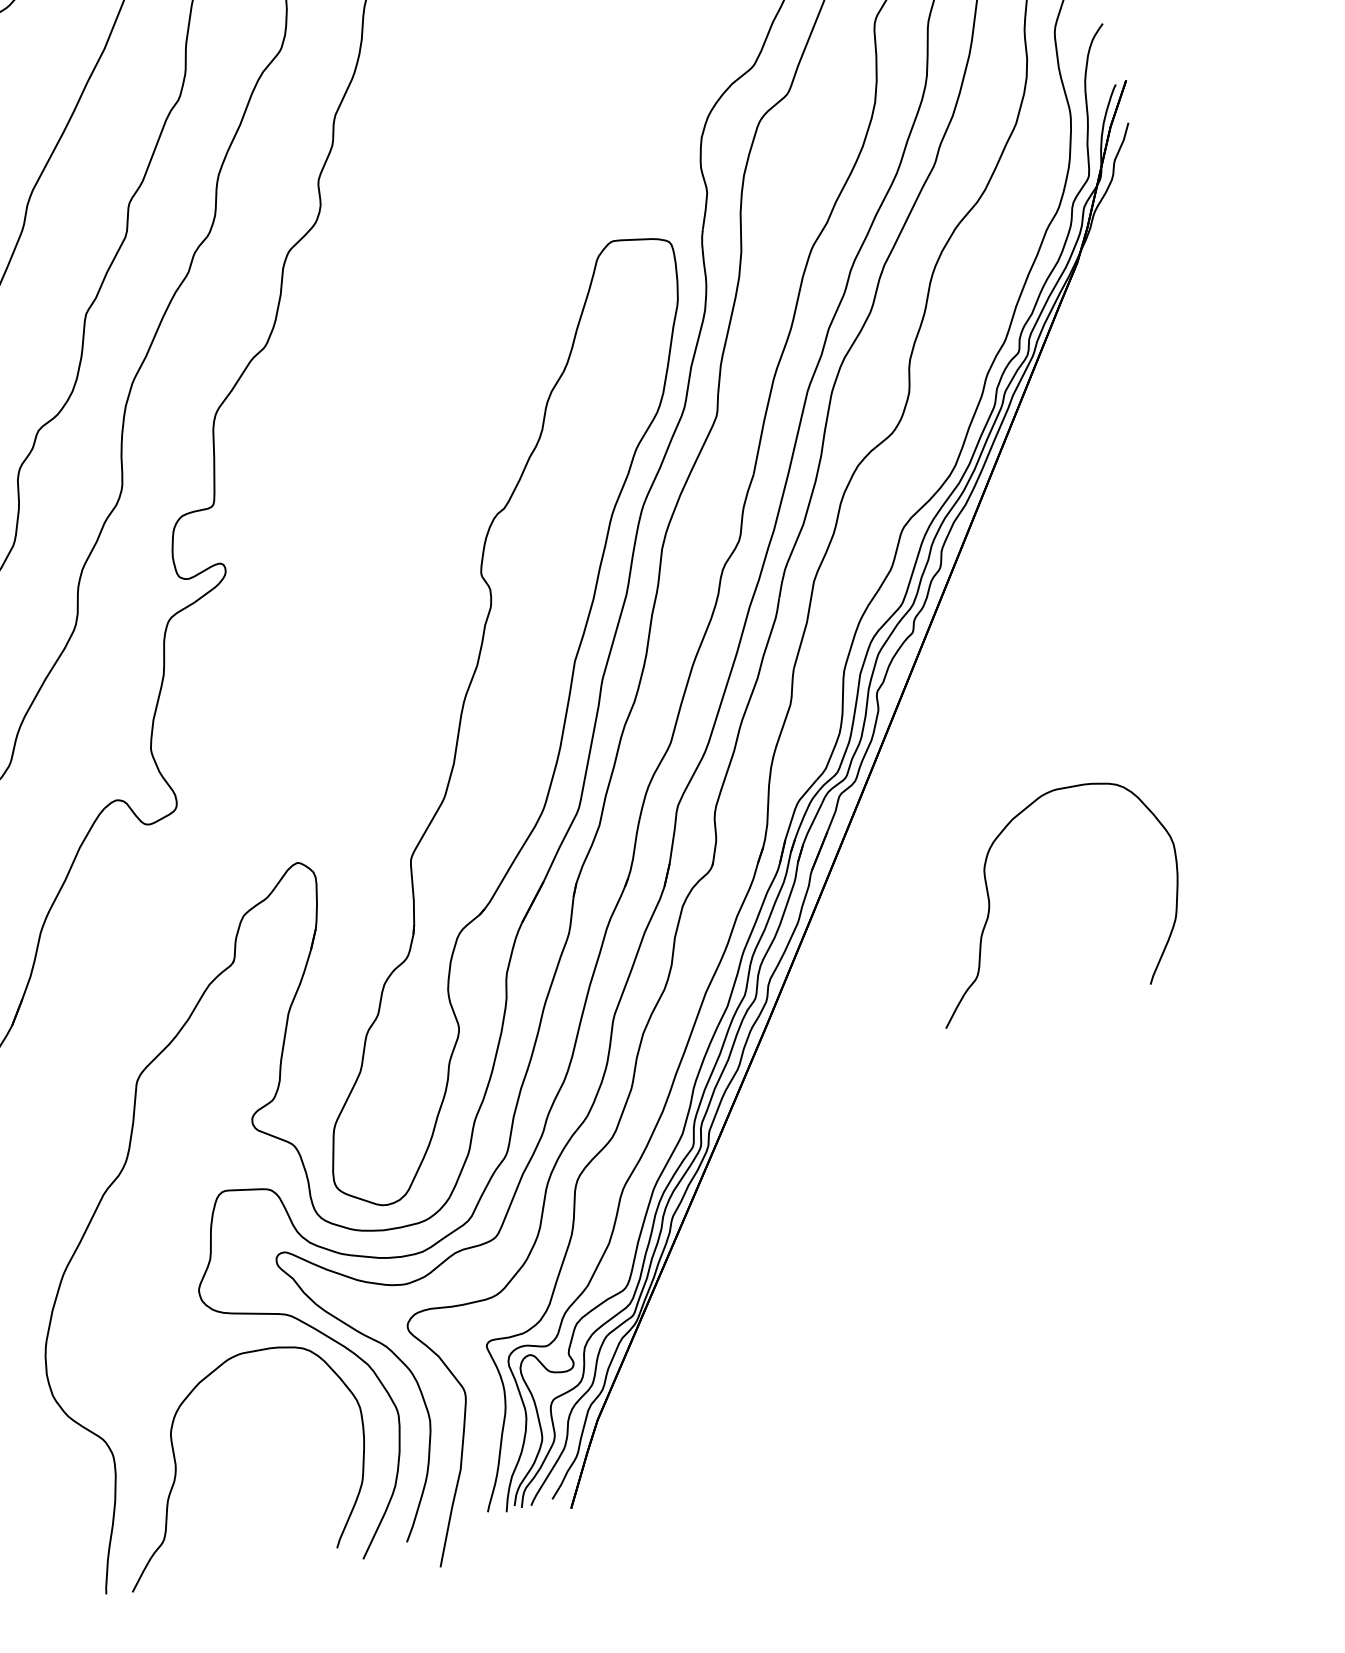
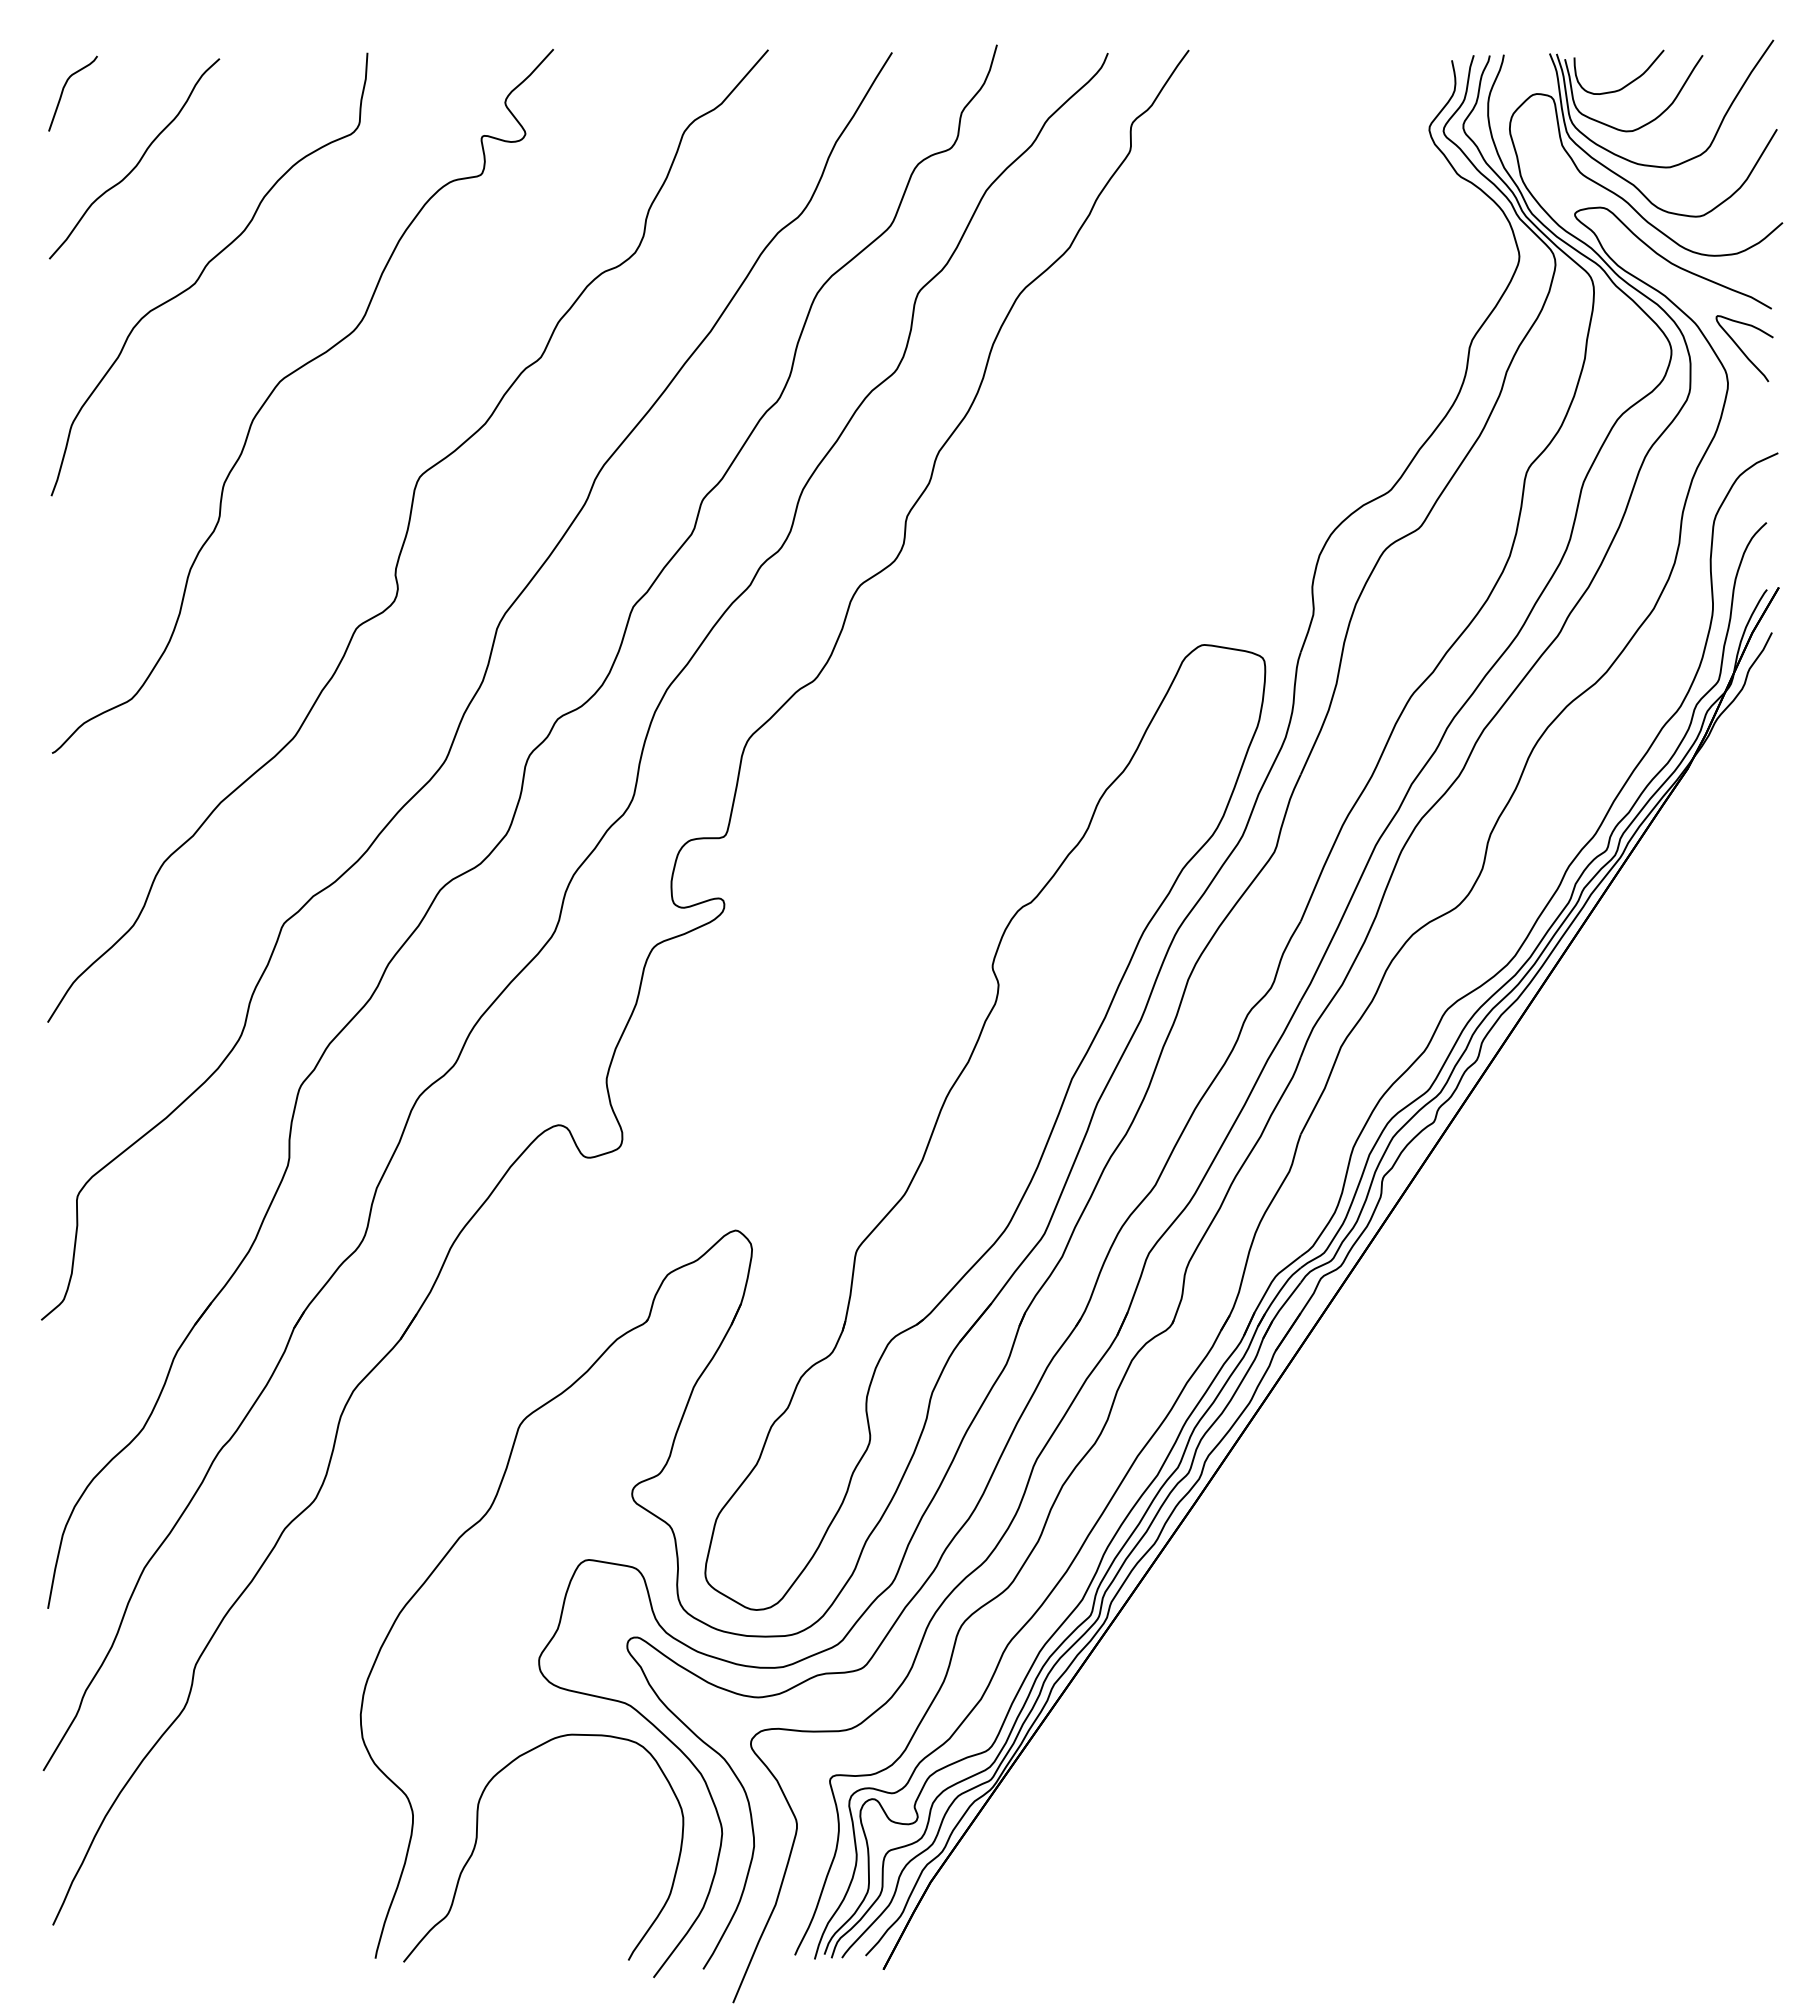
curve: (990, 903) -> (1456, 1424), removed

